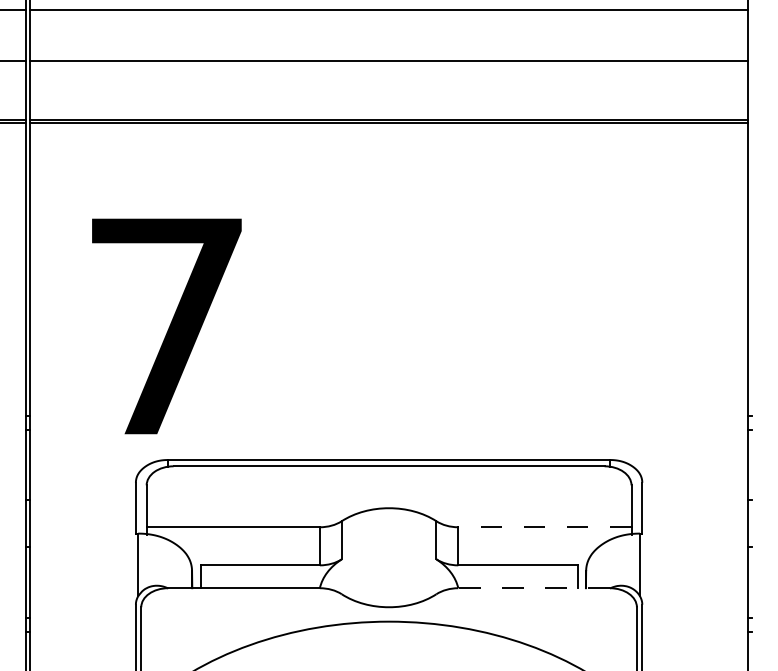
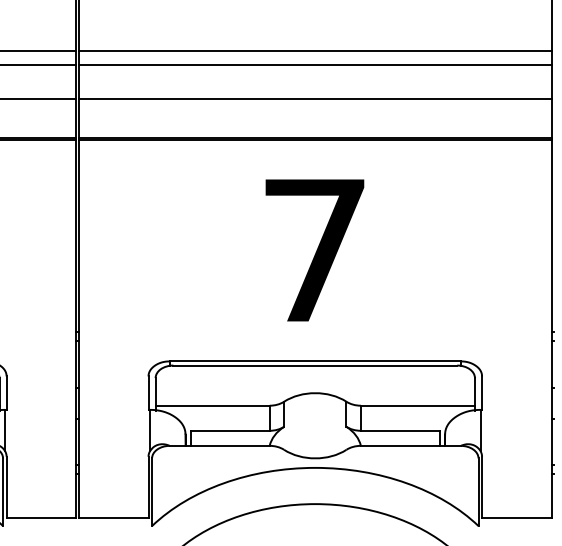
text: (166, 326) -> (314, 250), moved
line: (544, 526) -> (417, 405), dashed -> solid
line: (533, 587) -> (410, 445), dashed -> solid

